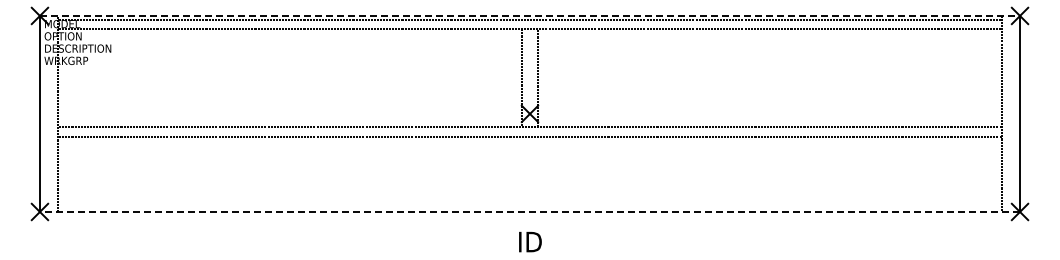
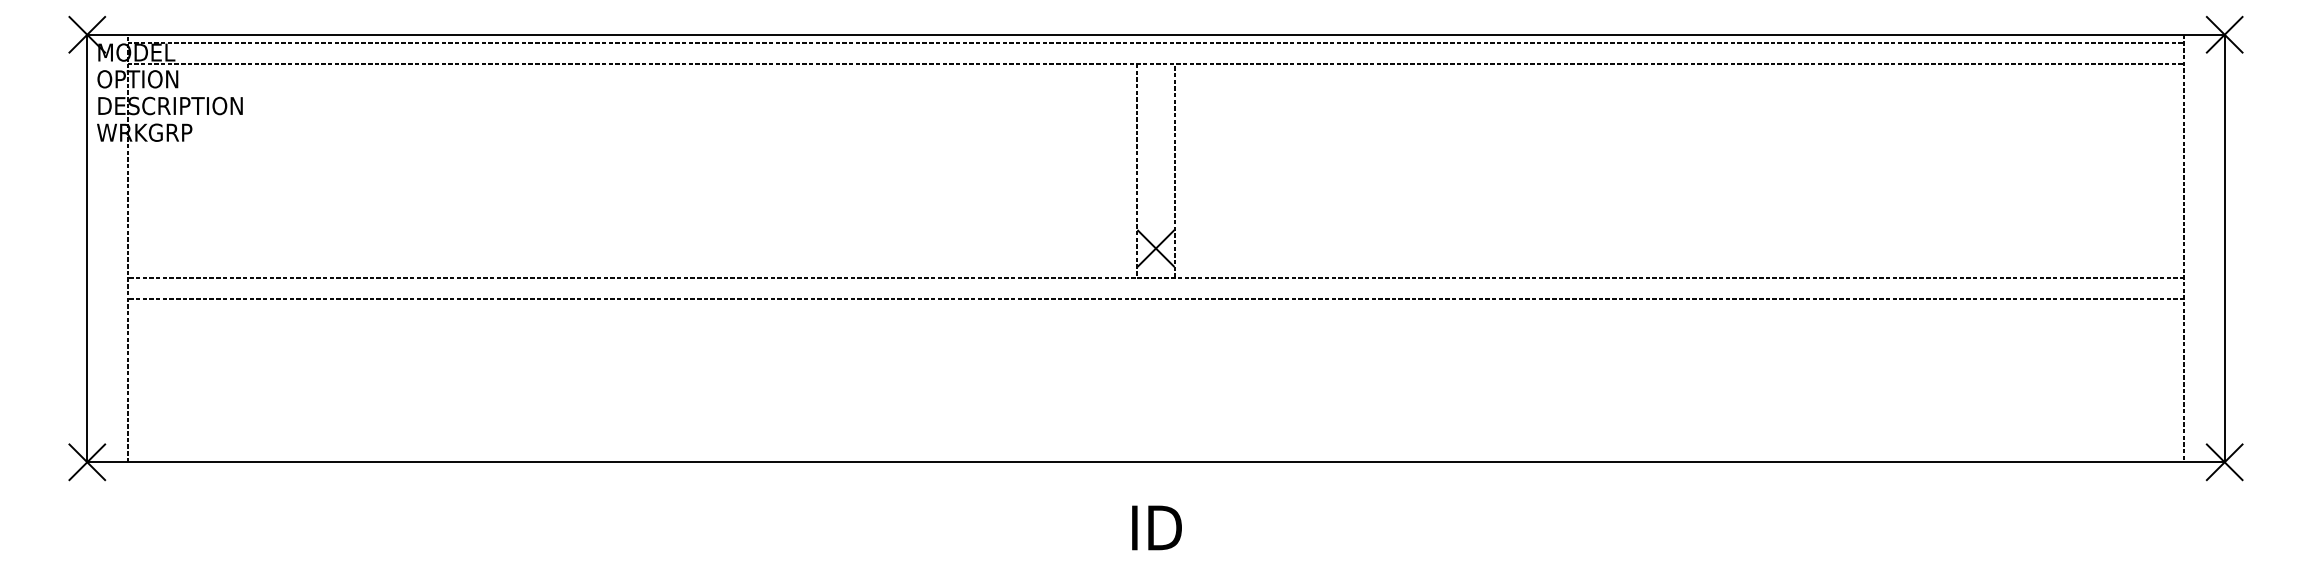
line: (530, 15) -> (1157, 33), dashed -> solid
line: (529, 211) -> (1154, 461), dashed -> solid

